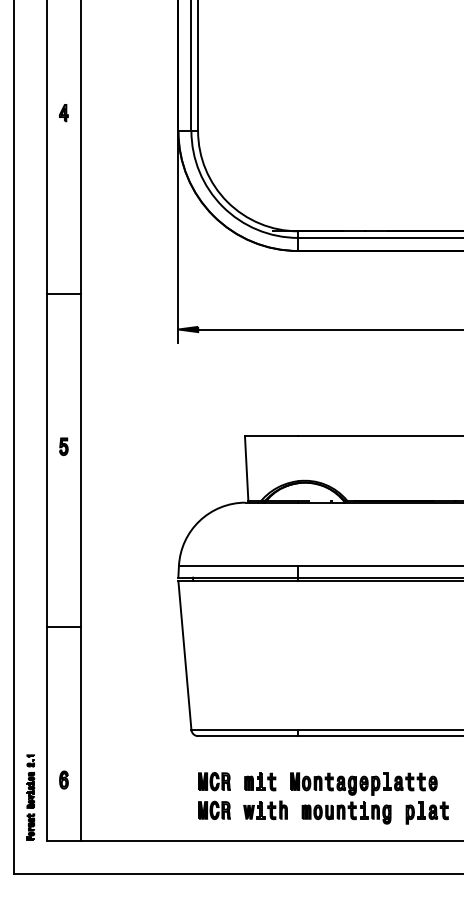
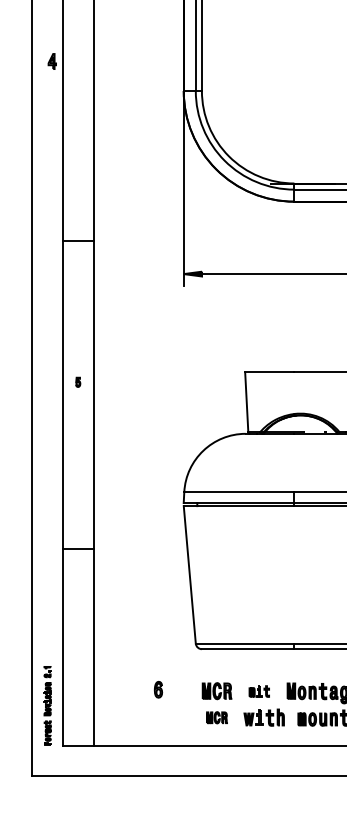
part: (63, 113) -> (51, 61), moved
part: (63, 446) -> (77, 382), size x0.6
part: (63, 779) -> (158, 689), moved
part: (260, 781) -> (259, 691), size x0.7
part: (214, 810) -> (217, 717), size x0.7

